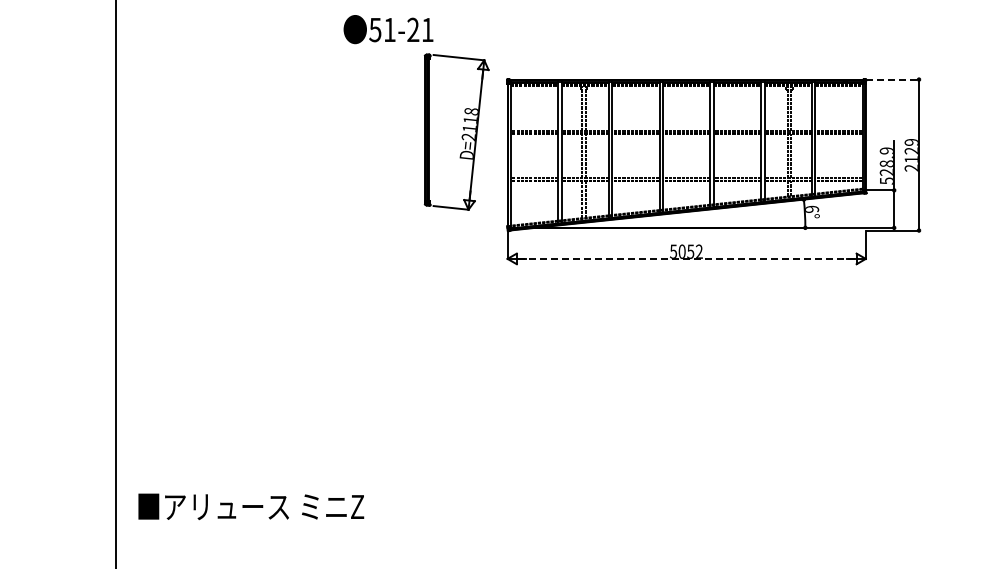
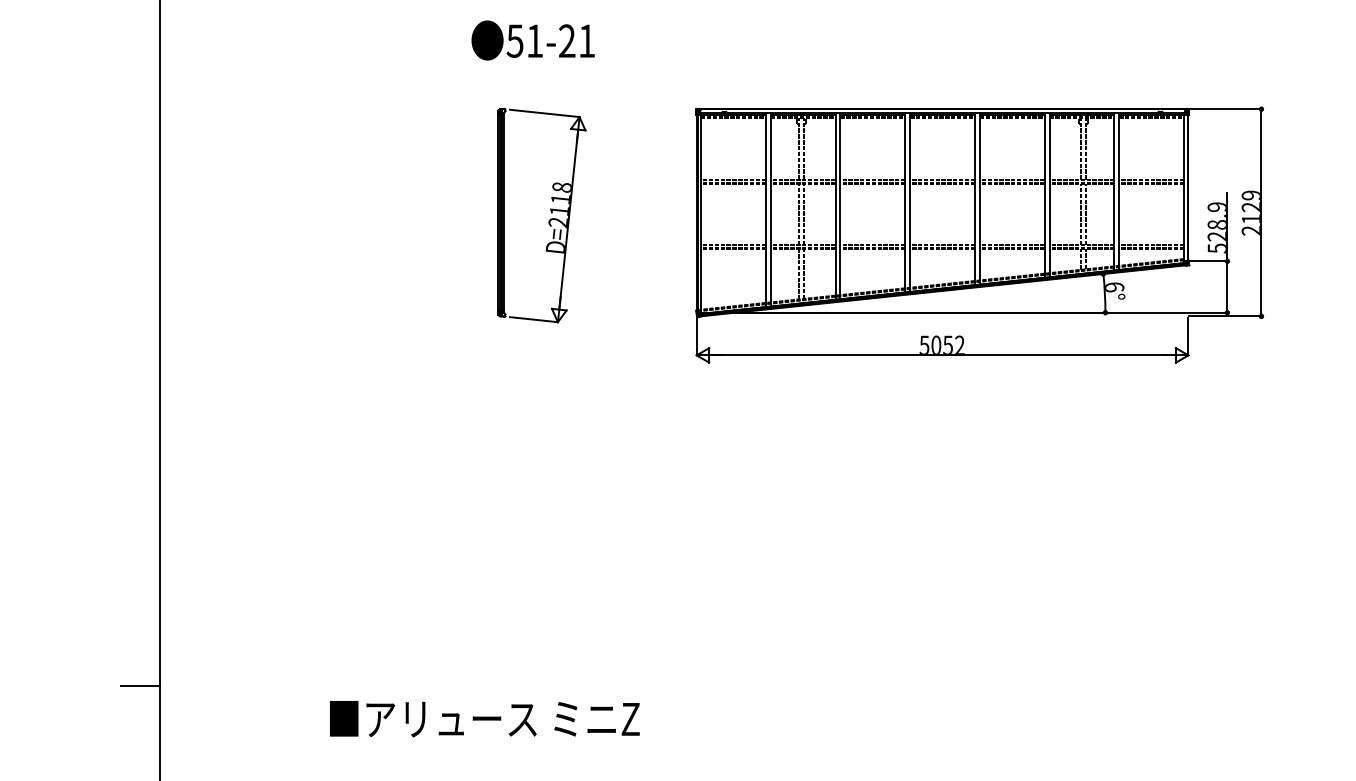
line: (893, 79) -> (1226, 109), dashed -> solid
part: (456, 131) -> (541, 214), moved
line: (686, 258) -> (942, 354), dashed -> solid
line: (102, 499) -> (140, 685), added
text: (251, 506) -> (485, 718), moved

